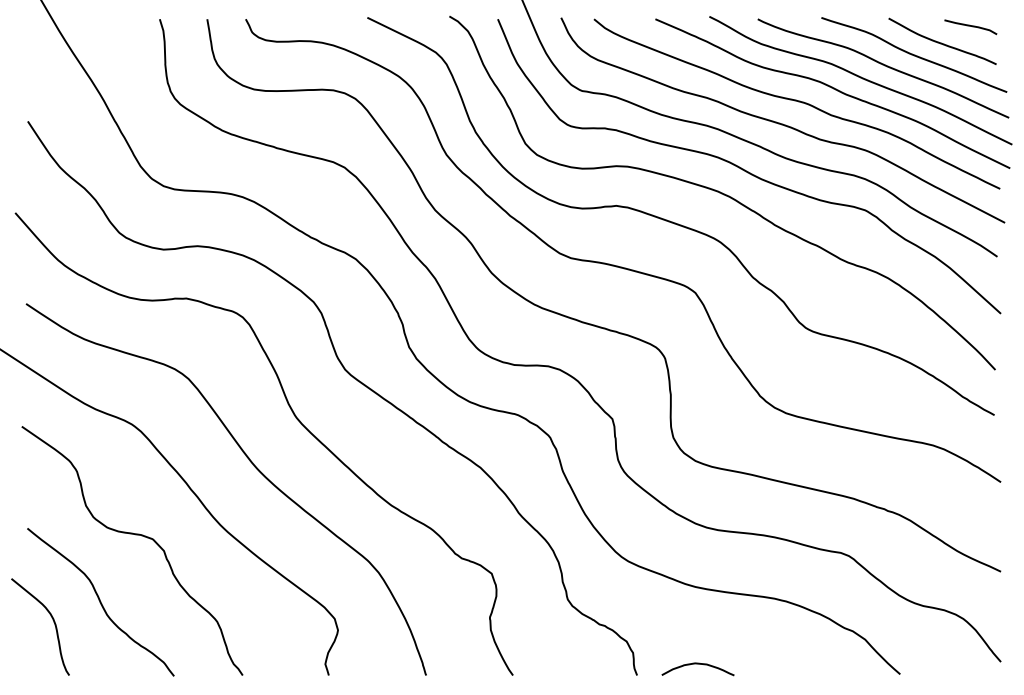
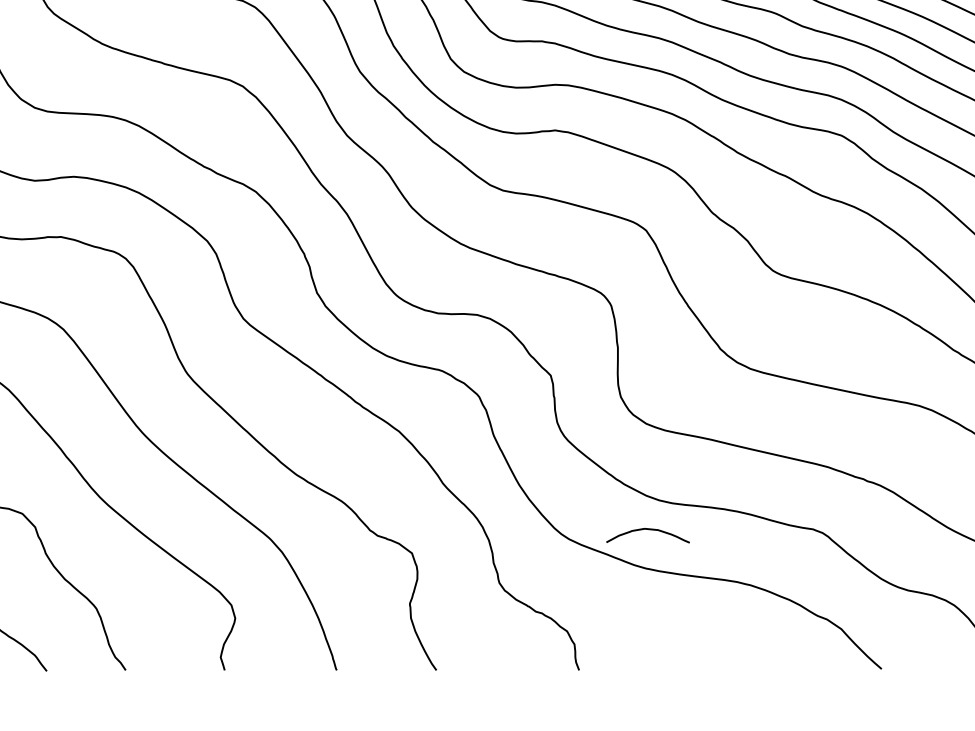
curve: (697, 664) -> (647, 530), moved

